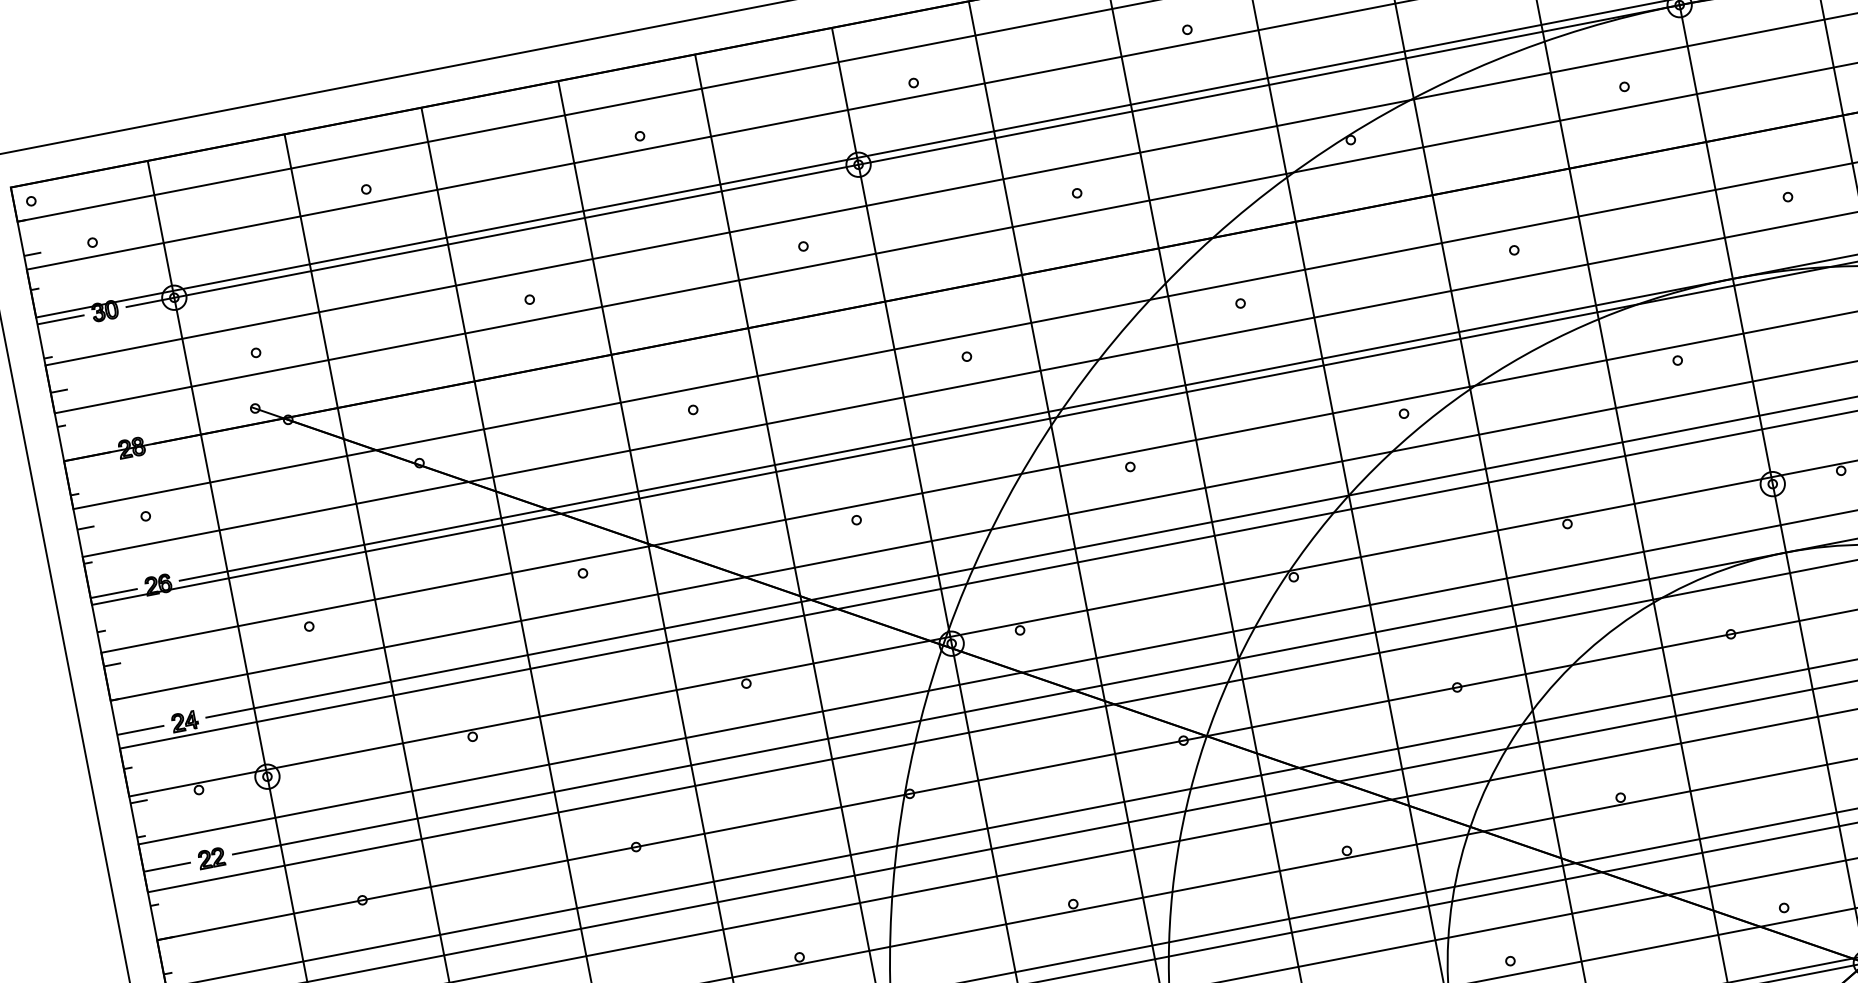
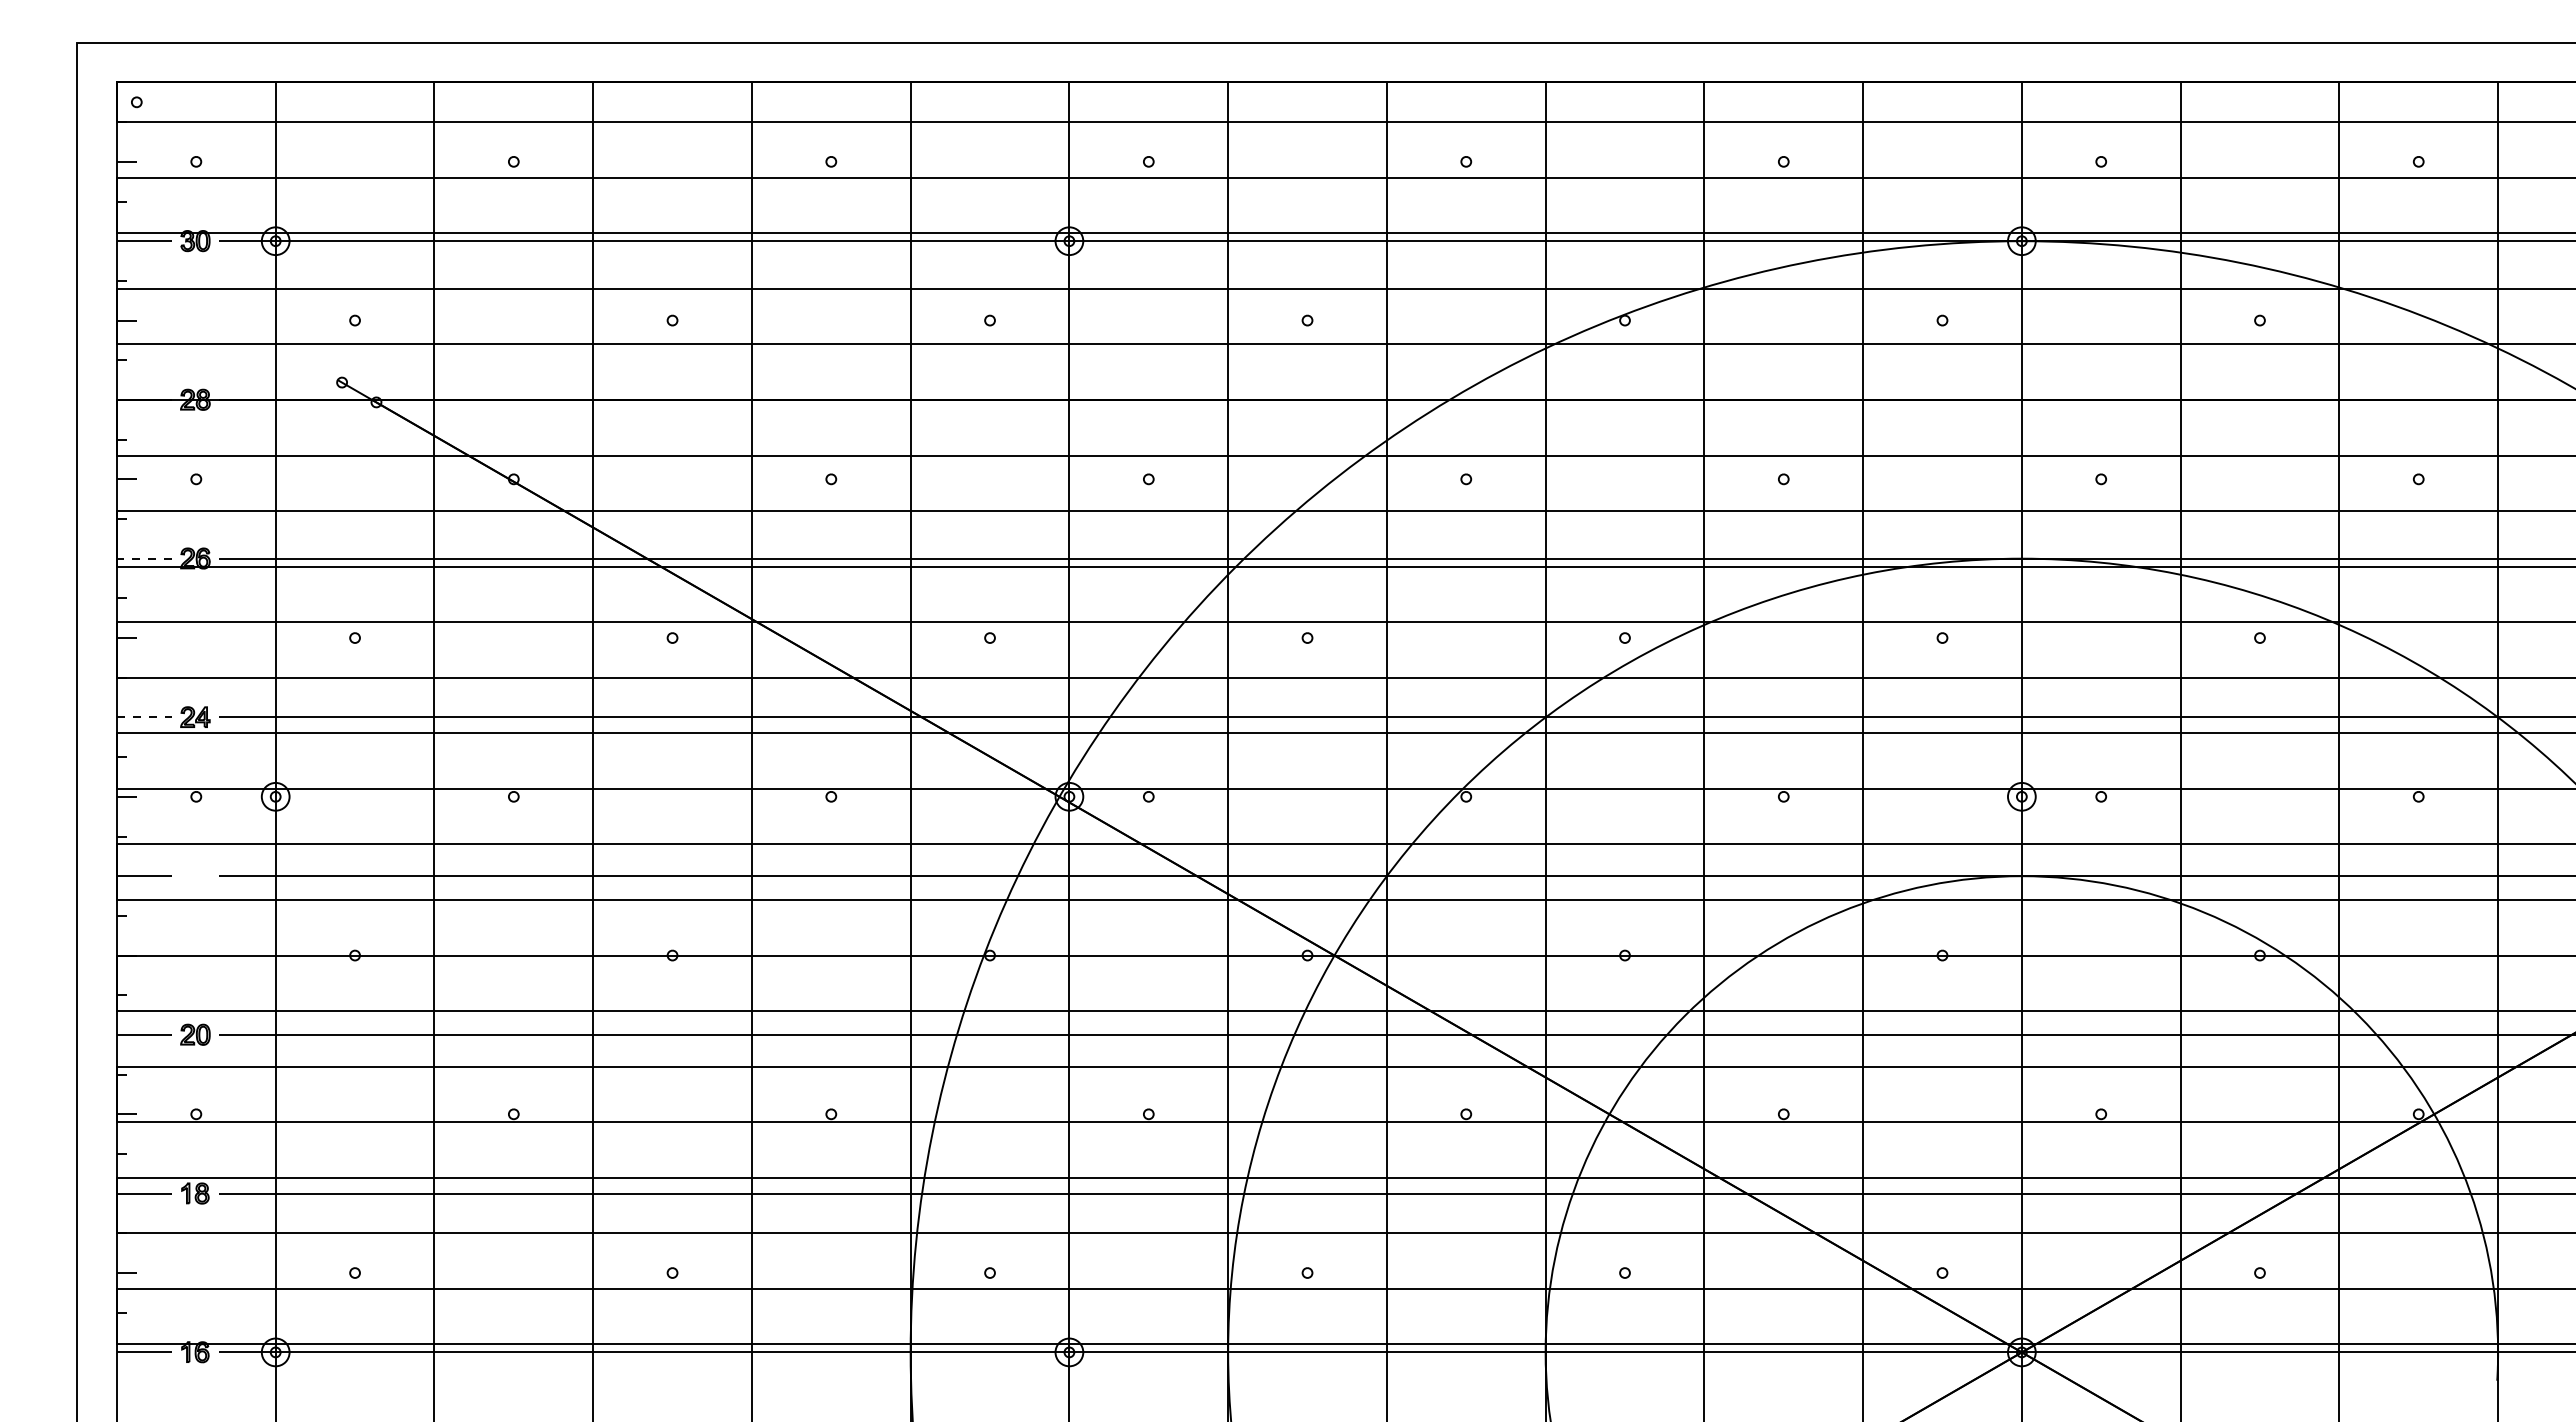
line: (113, 593) -> (143, 558), solid -> dashed
line: (141, 730) -> (144, 717), solid -> dashed
part: (211, 858) -> (195, 875), removed

